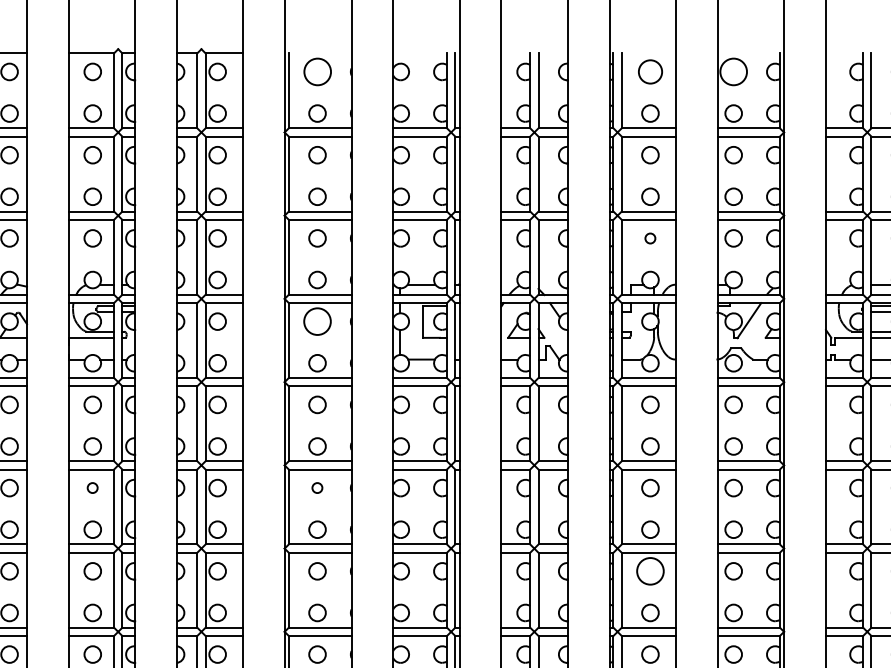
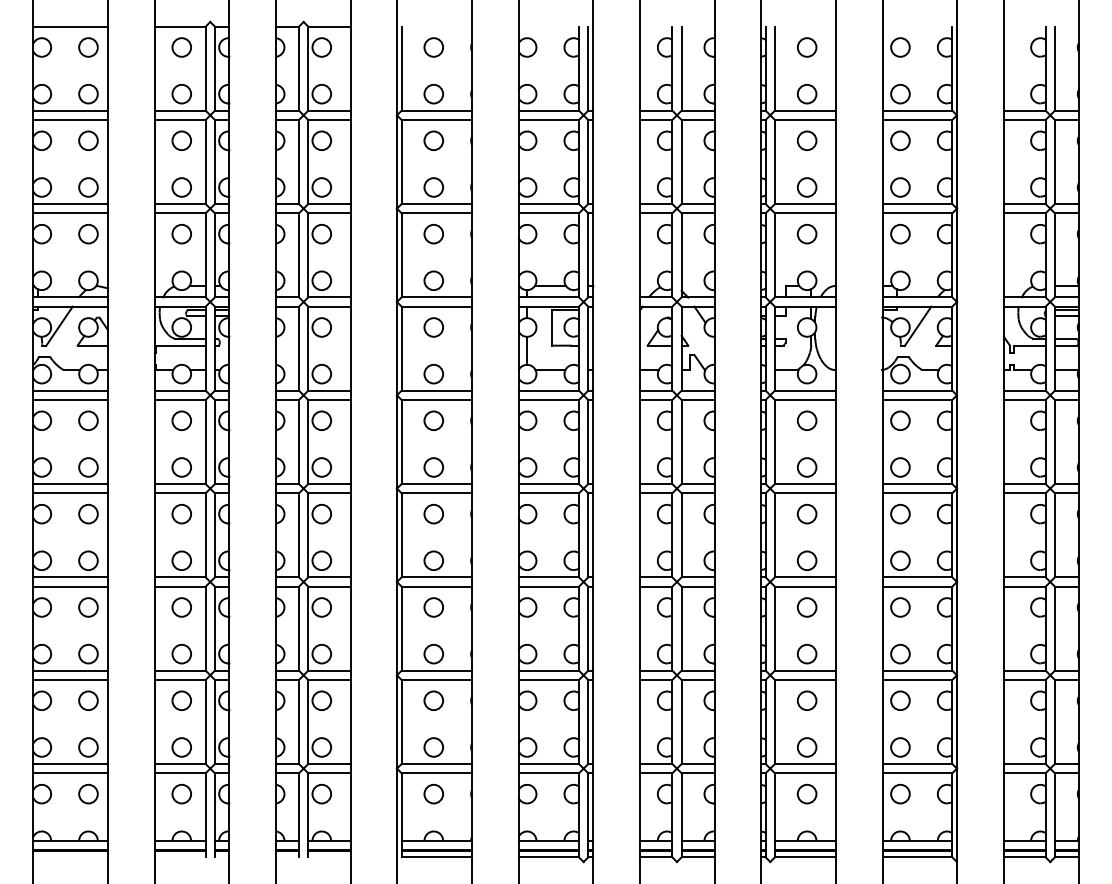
circle: (317, 71) -> (433, 47), size x0.62
circle: (649, 71) -> (806, 47), size x0.71
circle: (733, 71) -> (900, 47), size x0.62
circle: (649, 238) -> (806, 234), size x1.67
circle: (317, 321) -> (433, 327), size x0.62
circle: (92, 487) -> (181, 513), size x1.67
circle: (317, 487) -> (433, 513), size x1.67
circle: (649, 571) -> (806, 607), size x0.62

